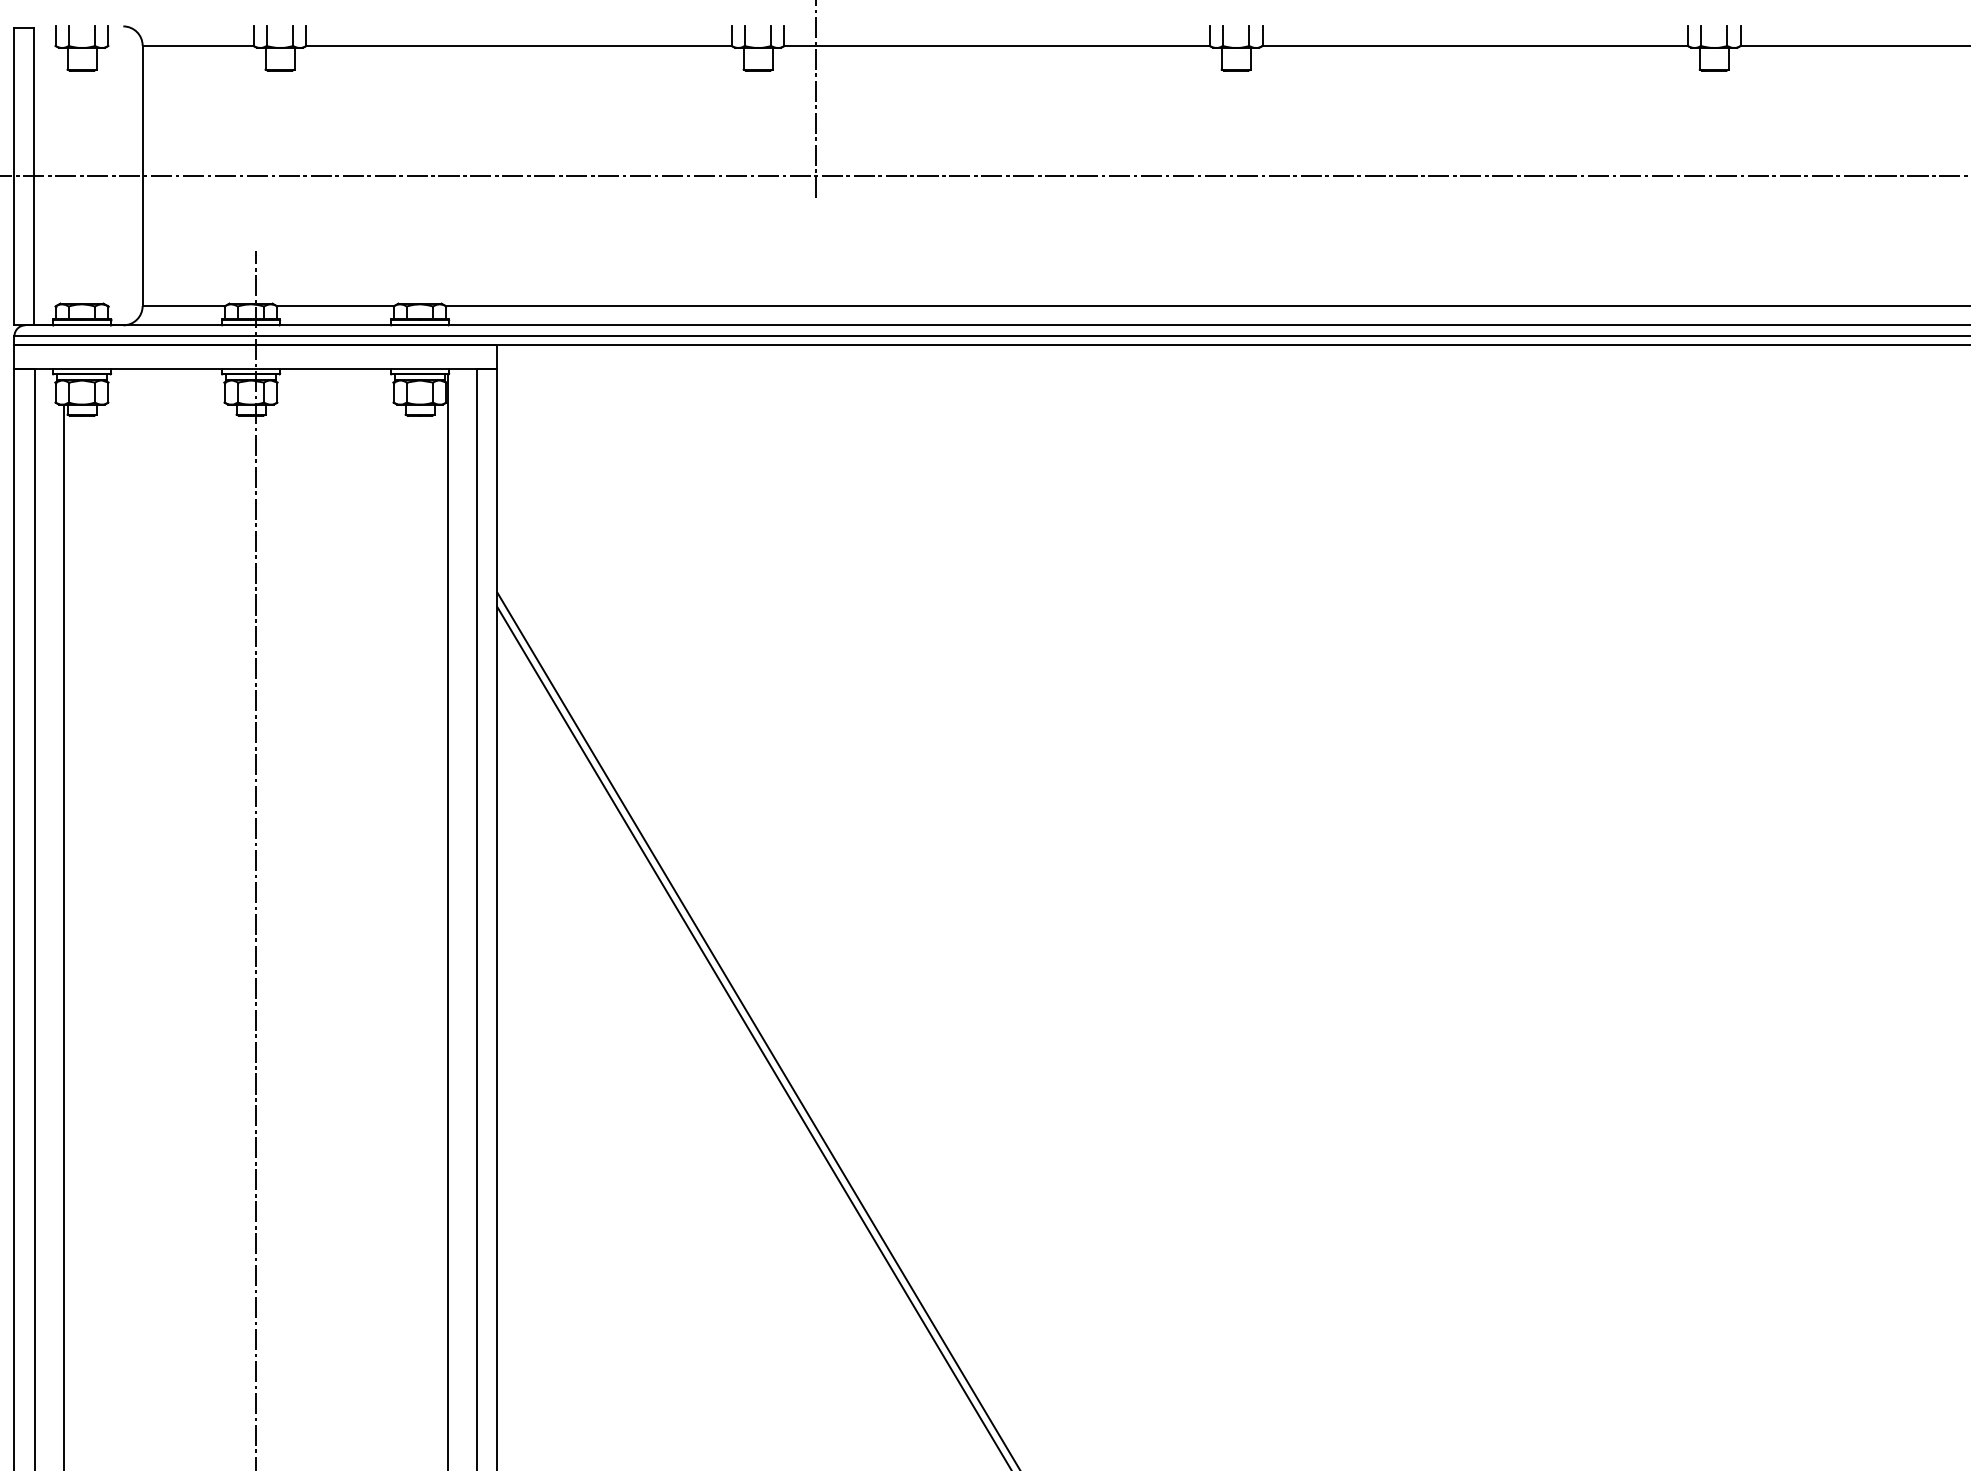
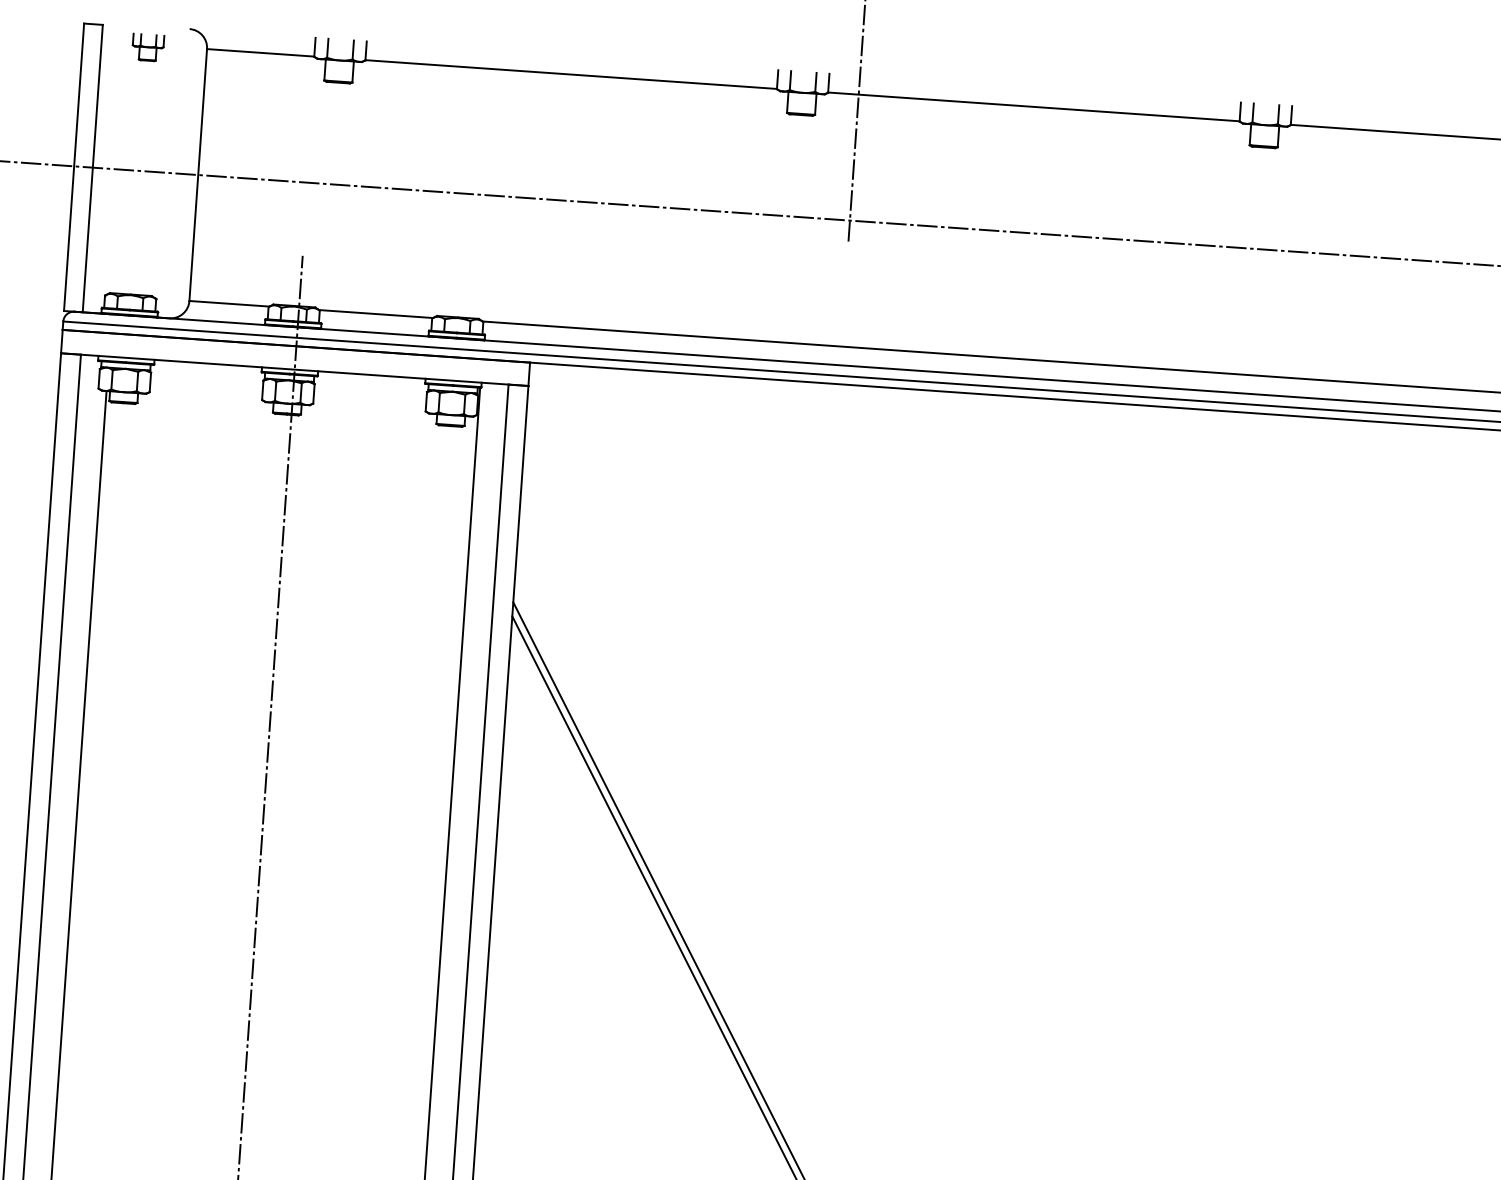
part: (81, 48) -> (147, 47), size x0.6

